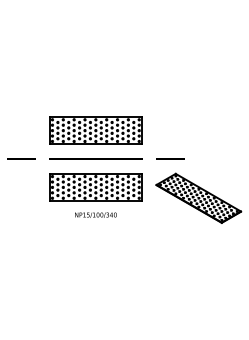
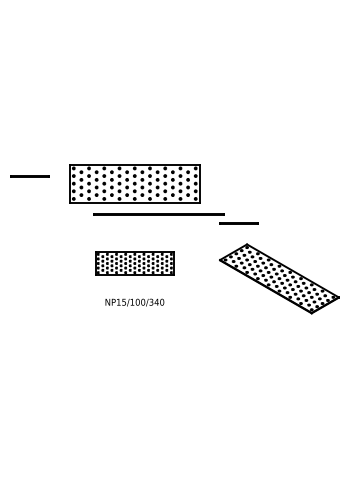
line: (20, 158) -> (29, 176), moved
line: (95, 158) -> (158, 214), moved
part: (95, 187) -> (134, 263), size x0.6

